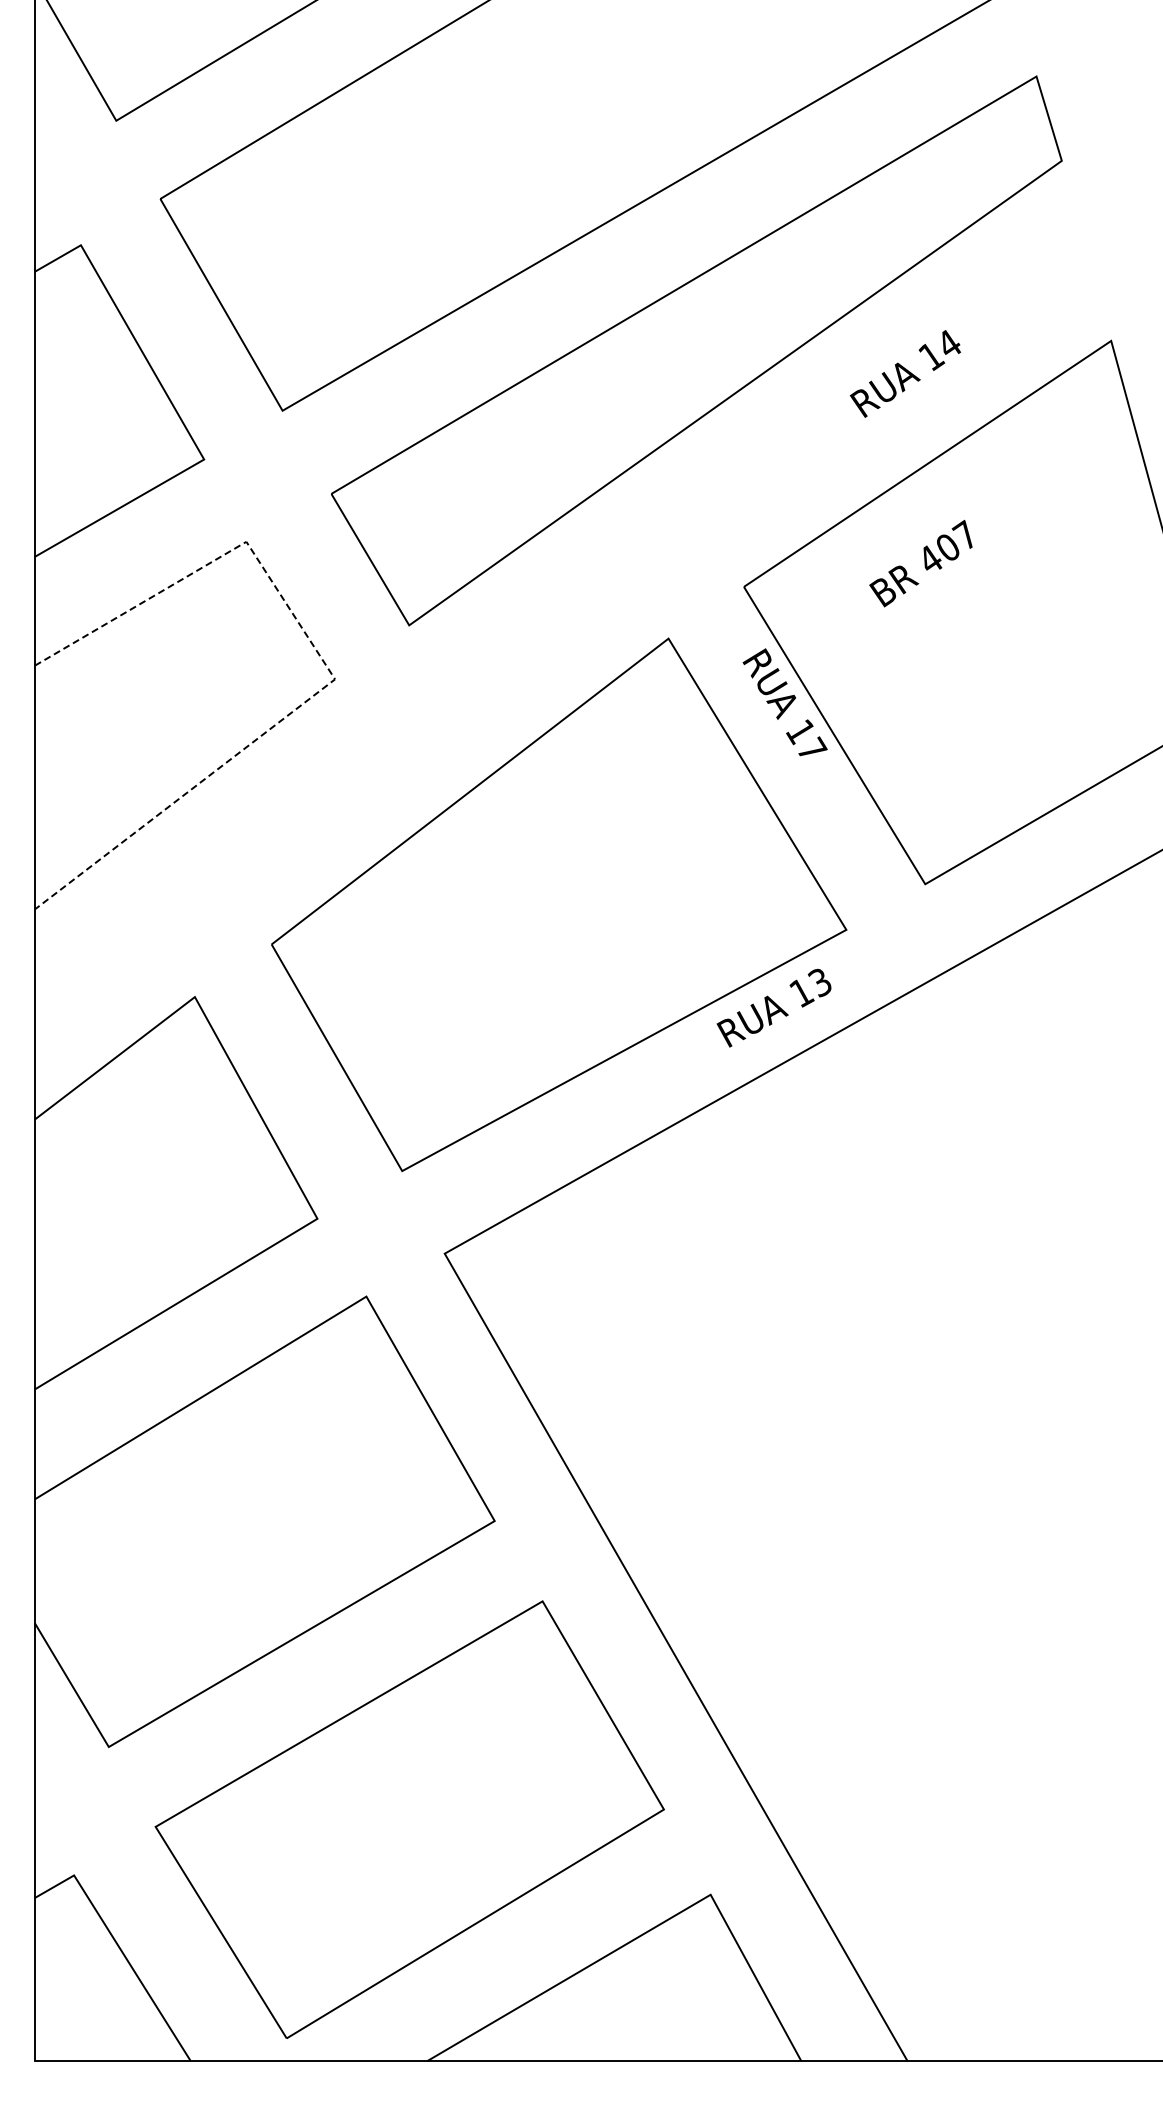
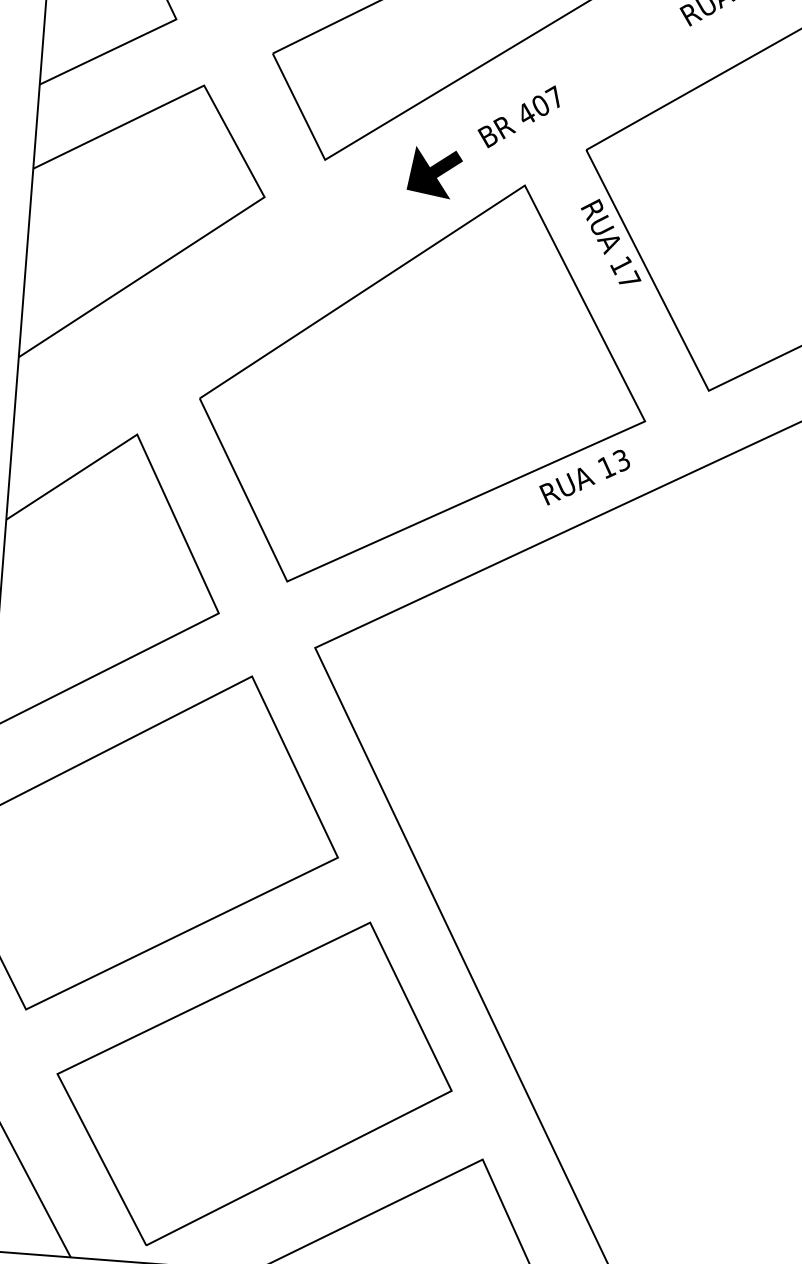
text: (920, 563) -> (518, 116), moved
fill: (551, 630) -> (434, 172), added
line: (327, 666) -> (259, 186), dashed -> solid

